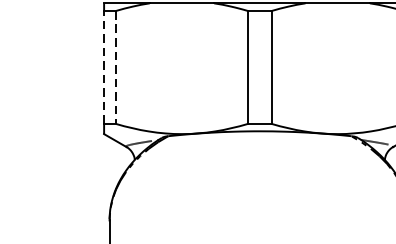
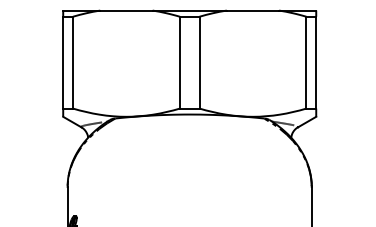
line: (104, 67) -> (63, 62), dashed -> solid
line: (116, 67) -> (73, 62), dashed -> solid

